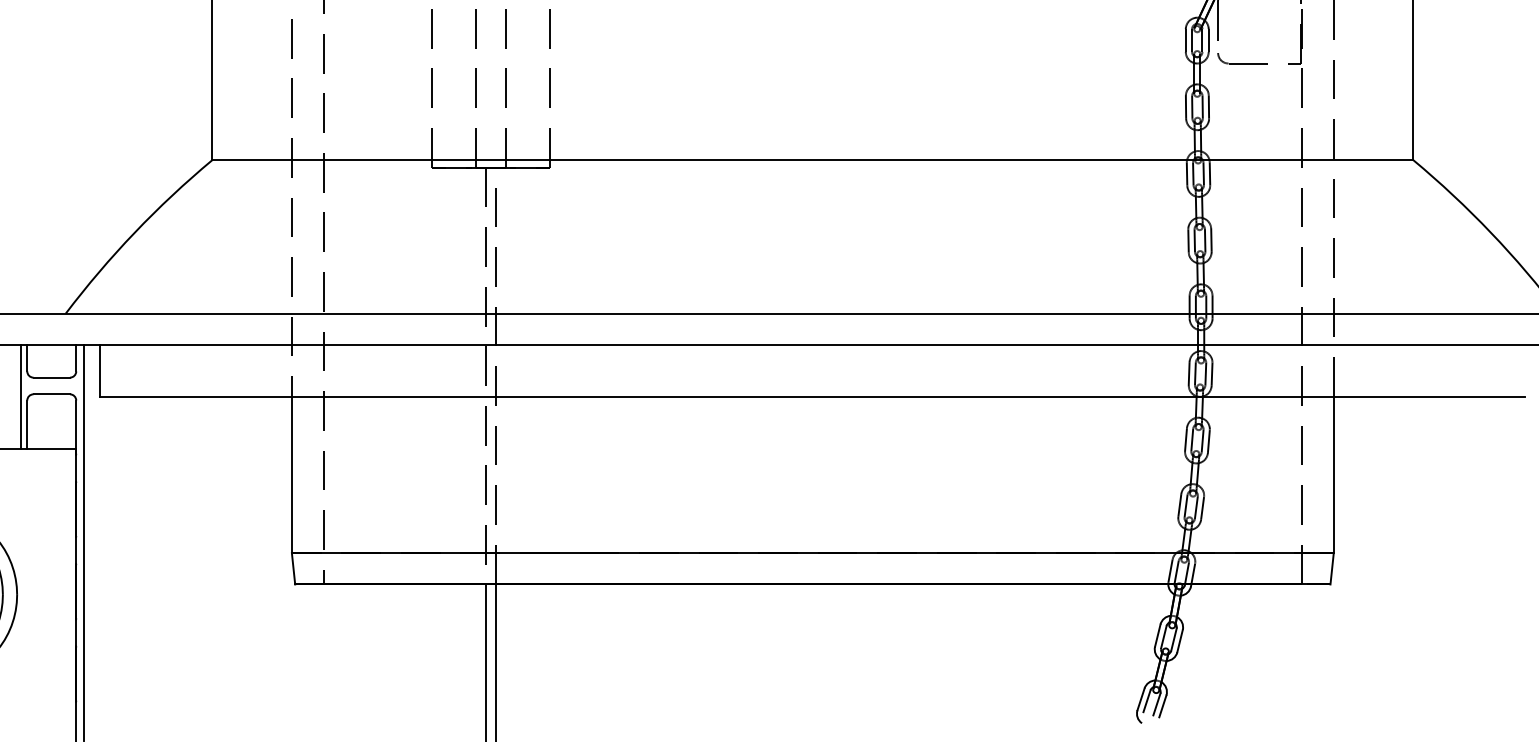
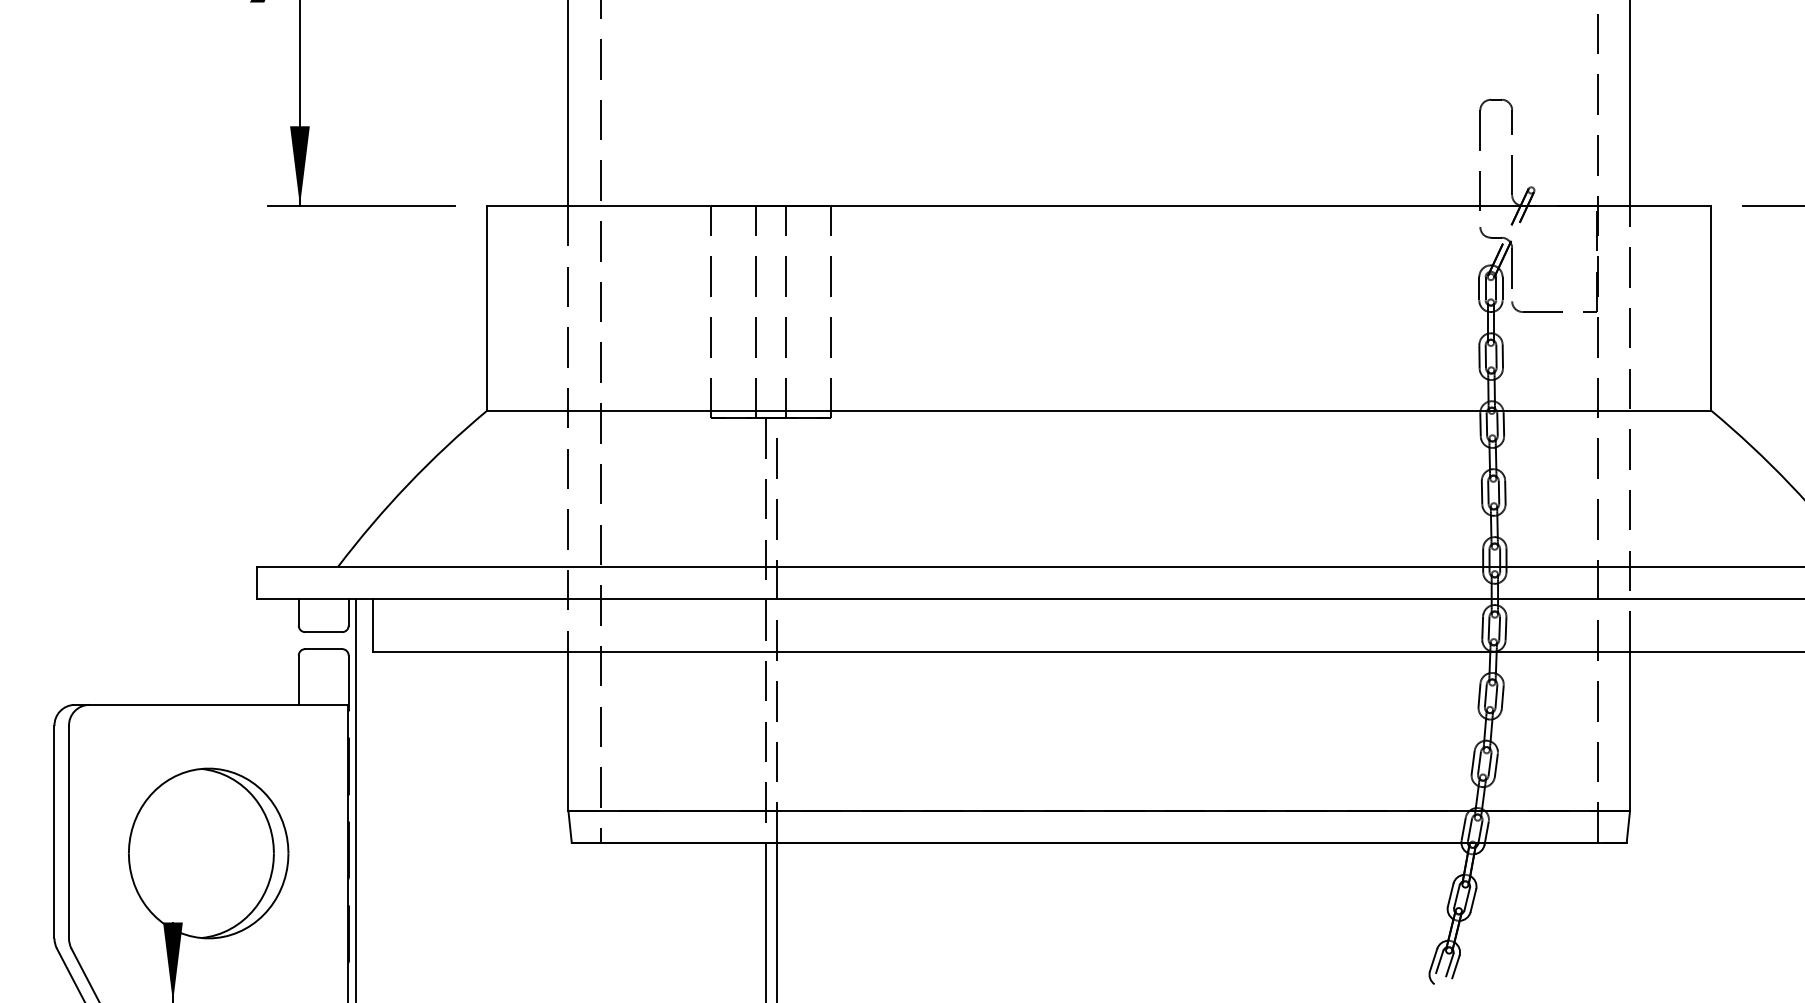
line: (21, 396) -> (292, 651), removed

